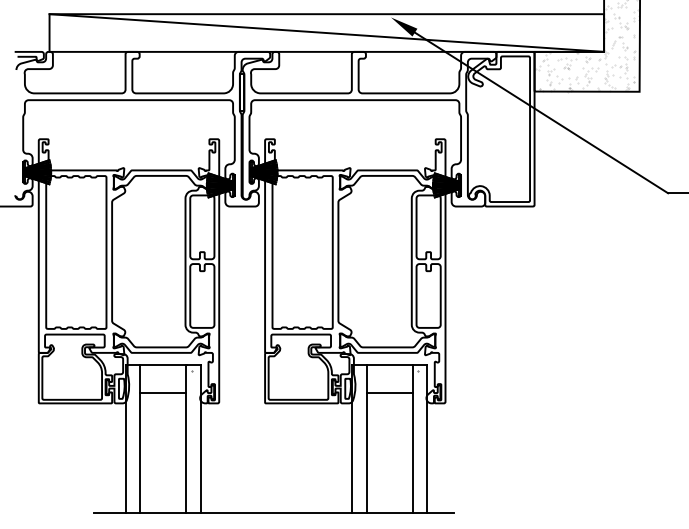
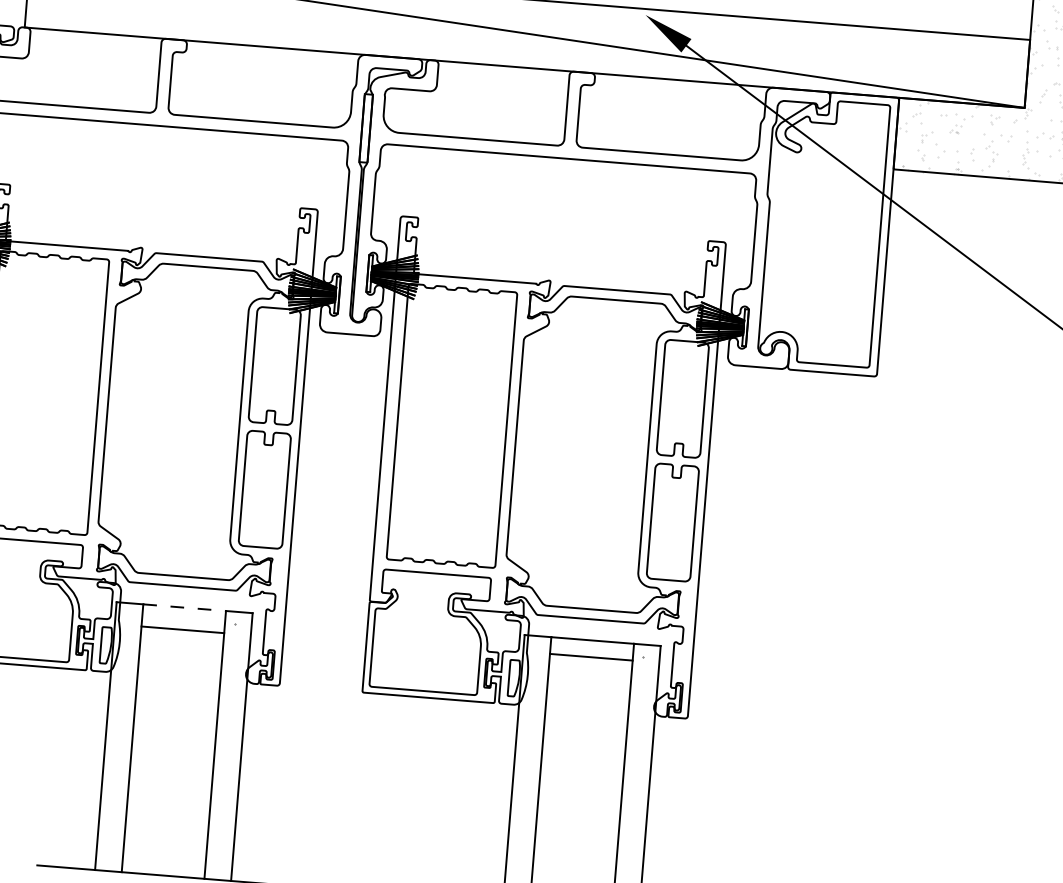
line: (164, 364) -> (186, 607), solid -> dashed
line: (163, 392) -> (183, 629), moved
line: (389, 392) -> (591, 656), moved

